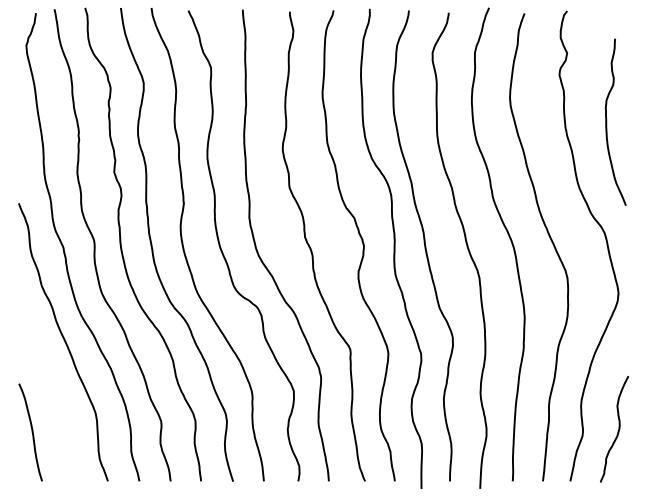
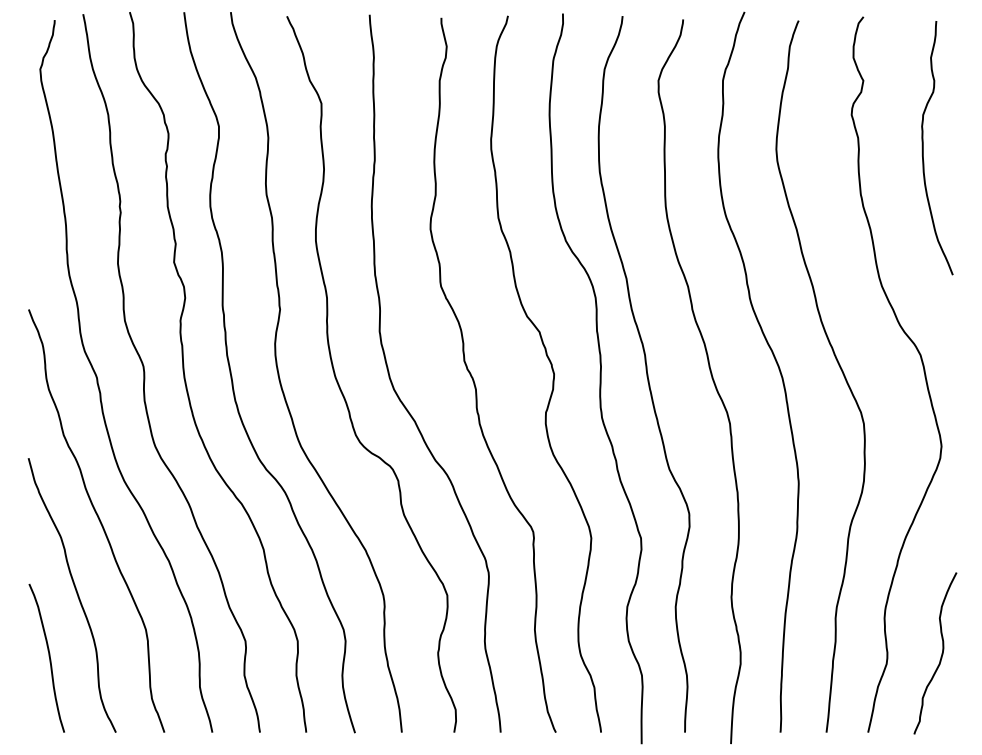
curve: (607, 121) -> (924, 146), moved
curve: (49, 389) -> (75, 592), added

